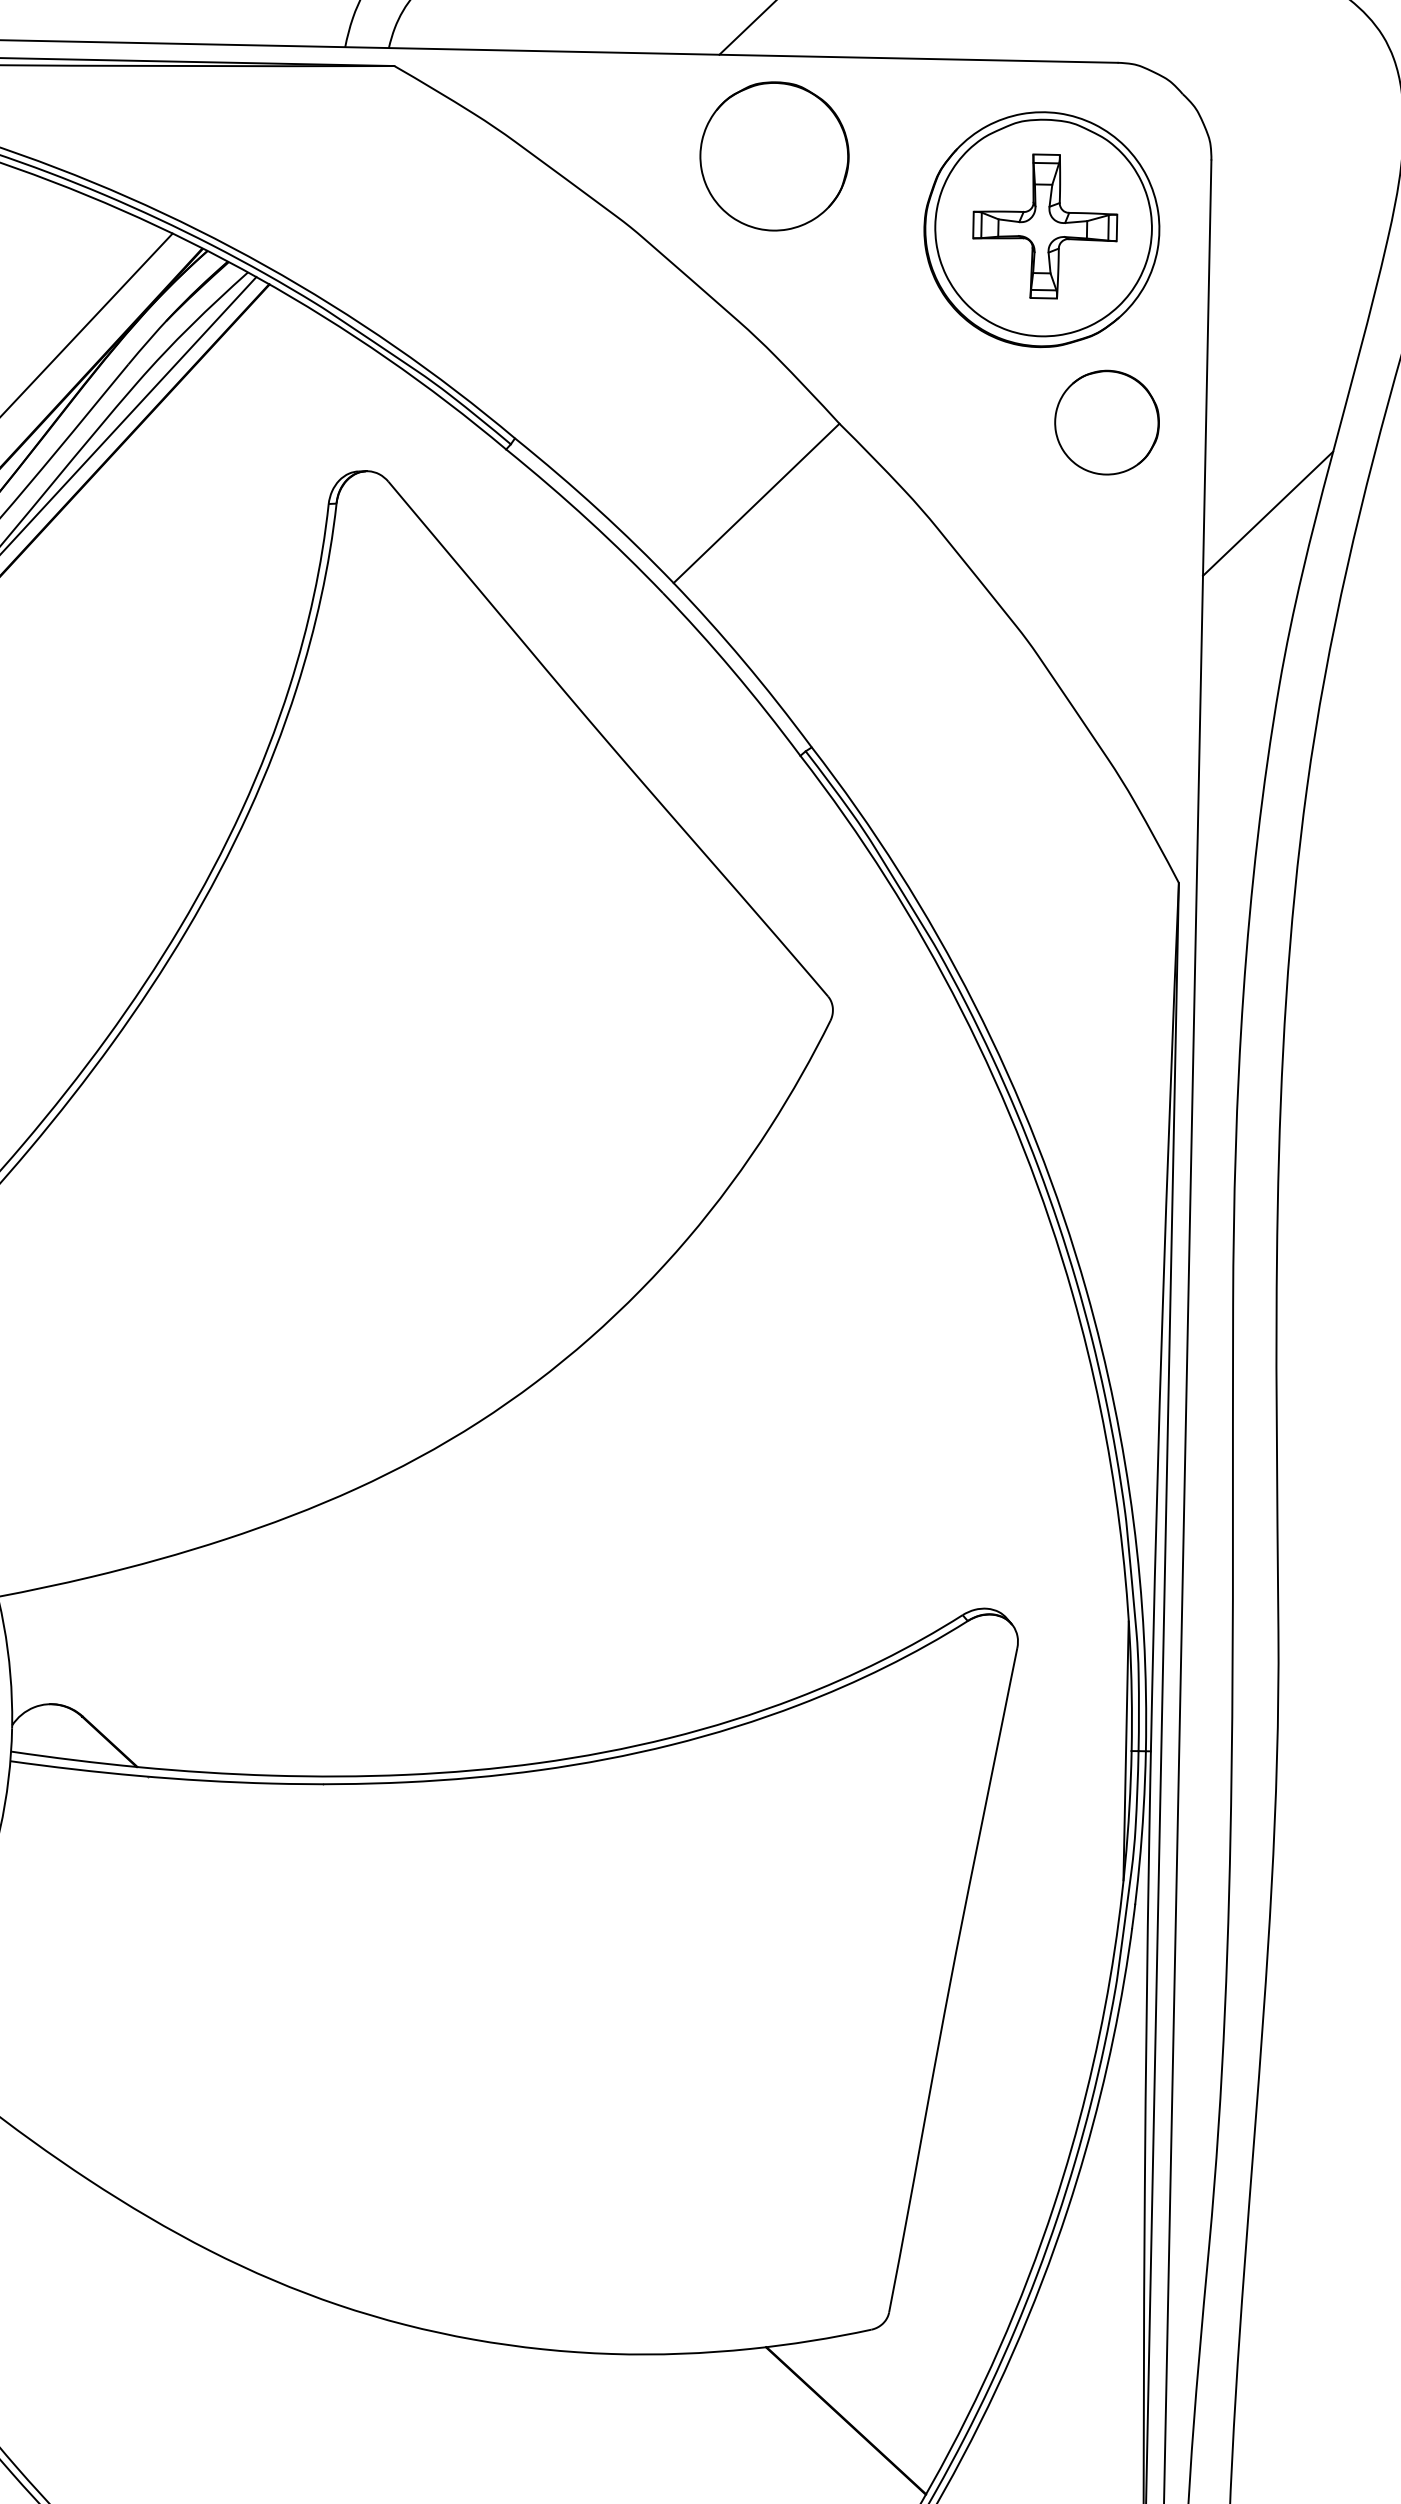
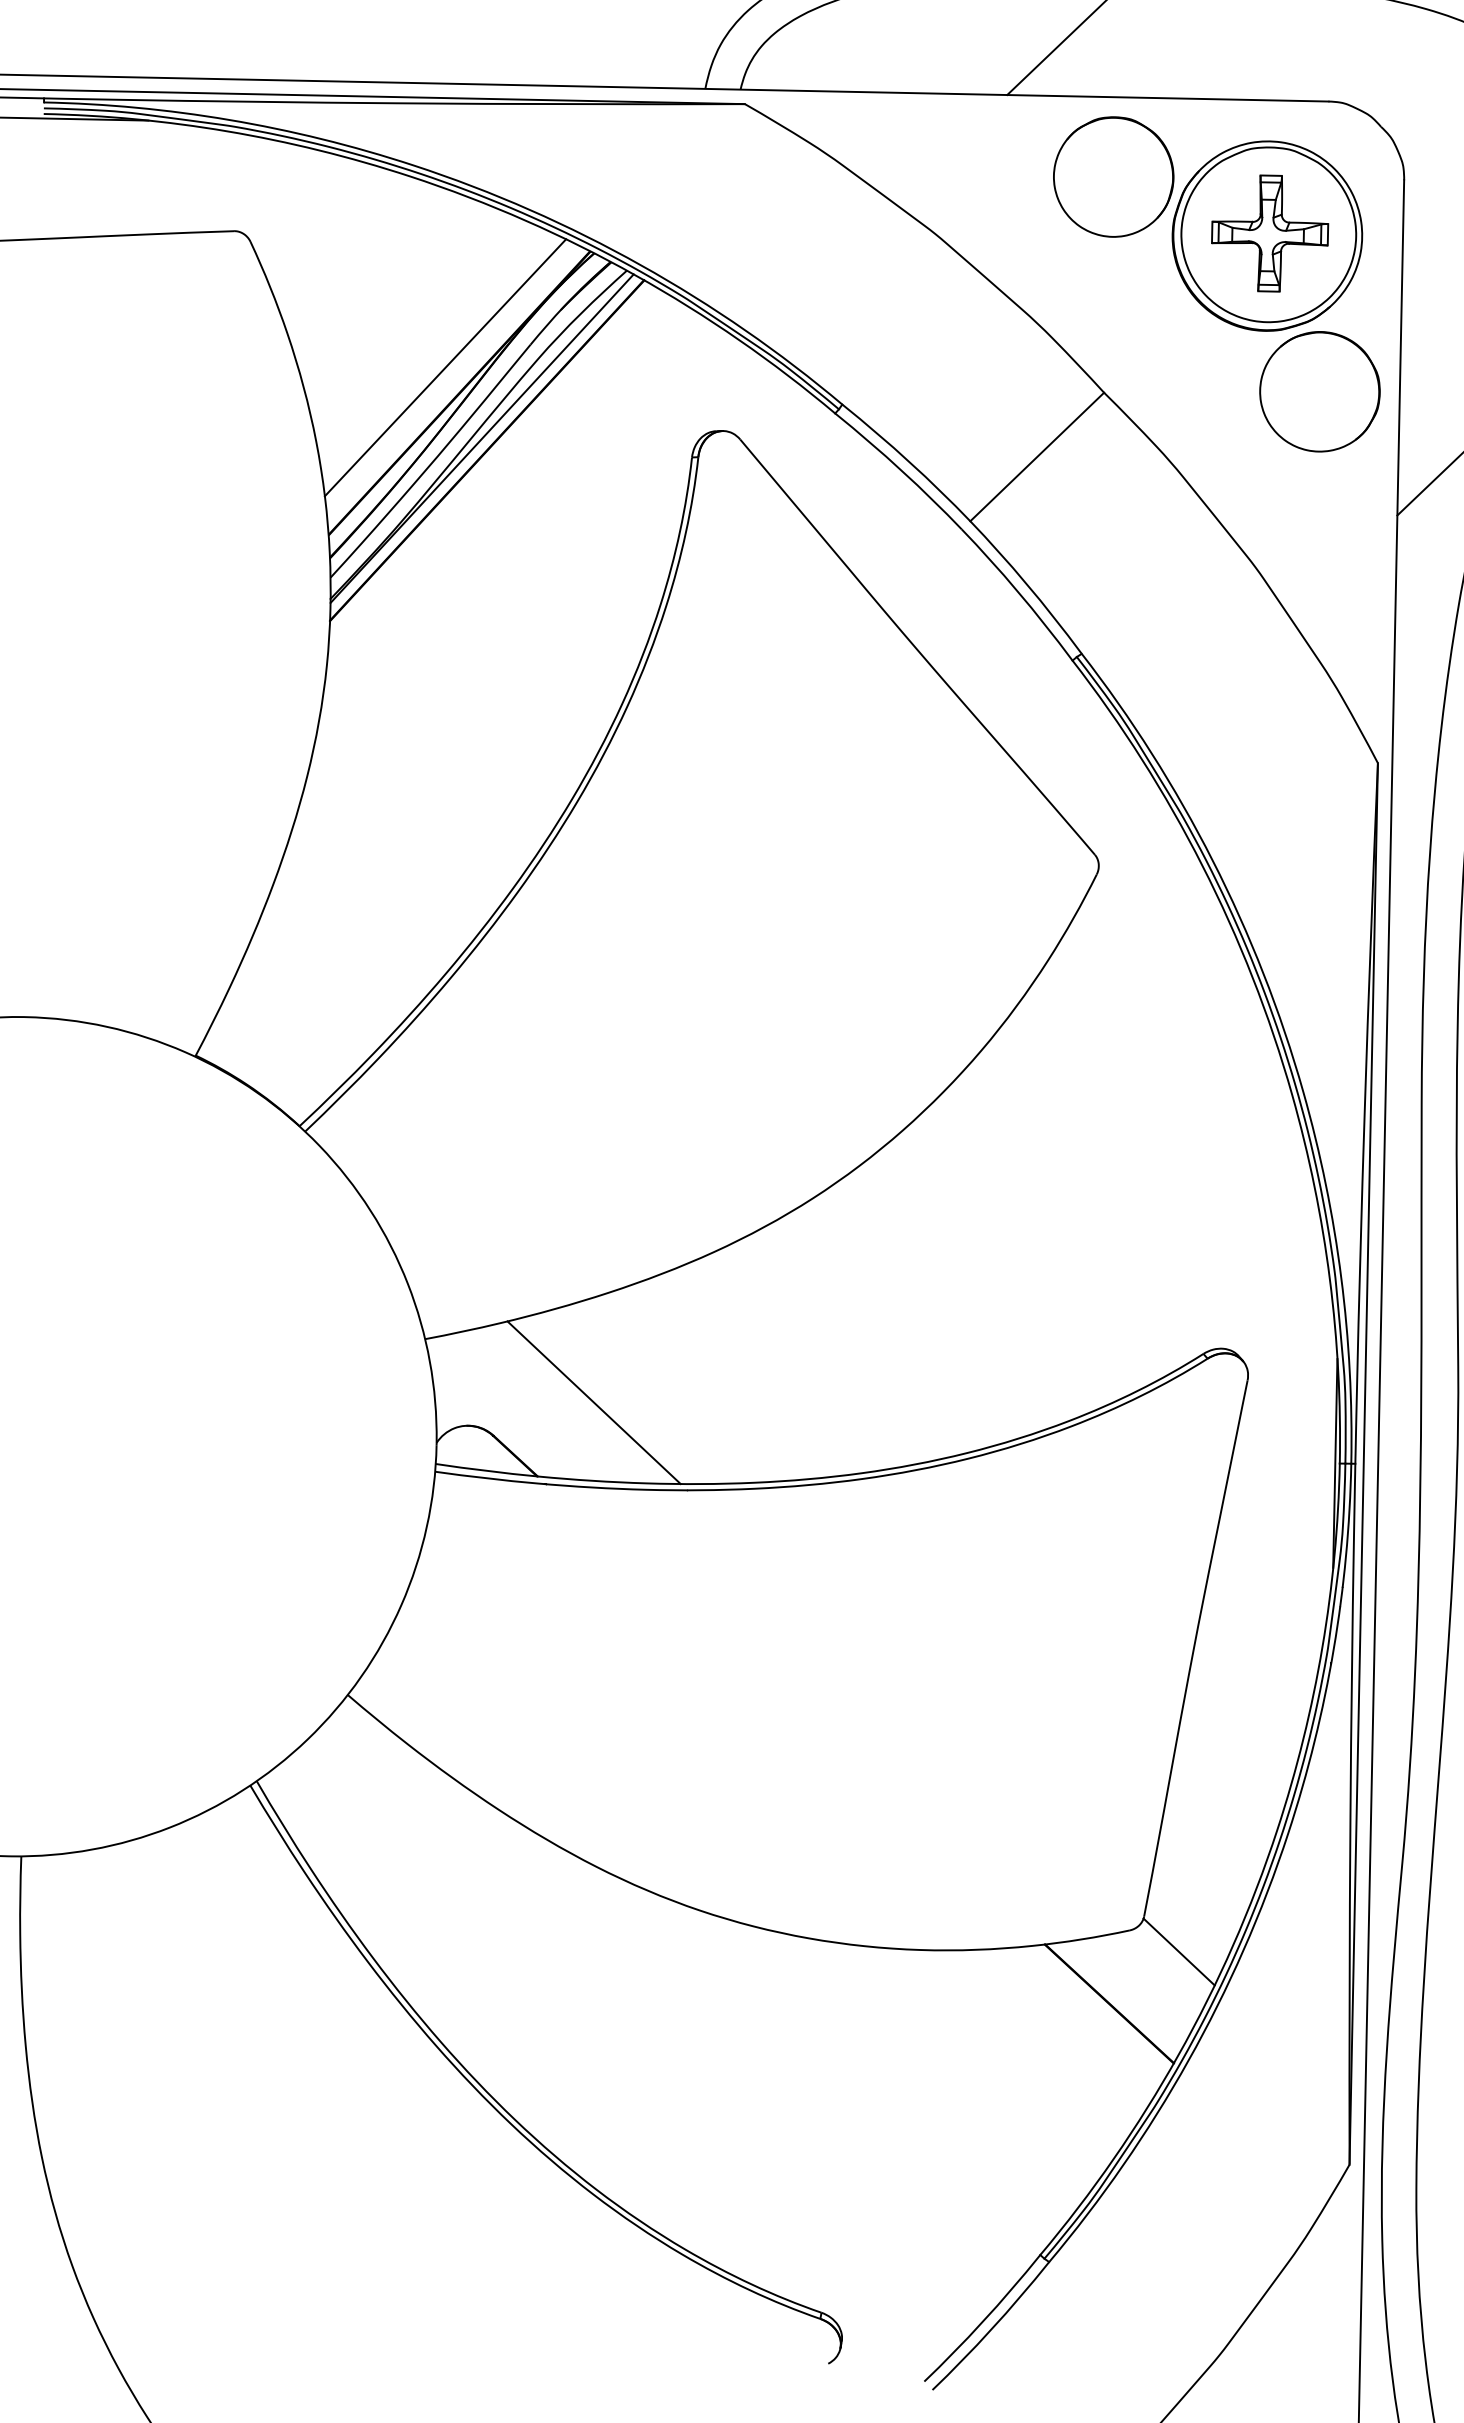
part: (774, 155) -> (1113, 176), moved
part: (1106, 422) -> (1319, 391), size x1.43
line: (206, 1675) -> (593, 1402), added
line: (931, 2355) -> (1178, 1951), added

